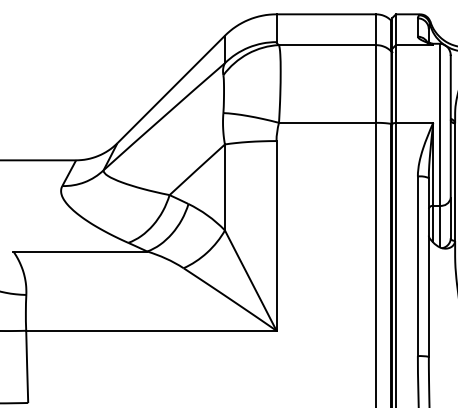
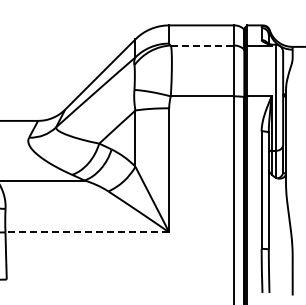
line: (327, 45) -> (202, 45), solid -> dashed
line: (151, 330) -> (87, 232), solid -> dashed

